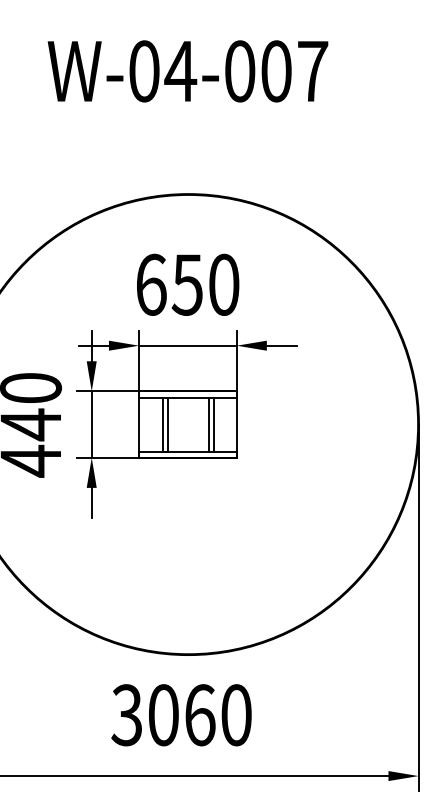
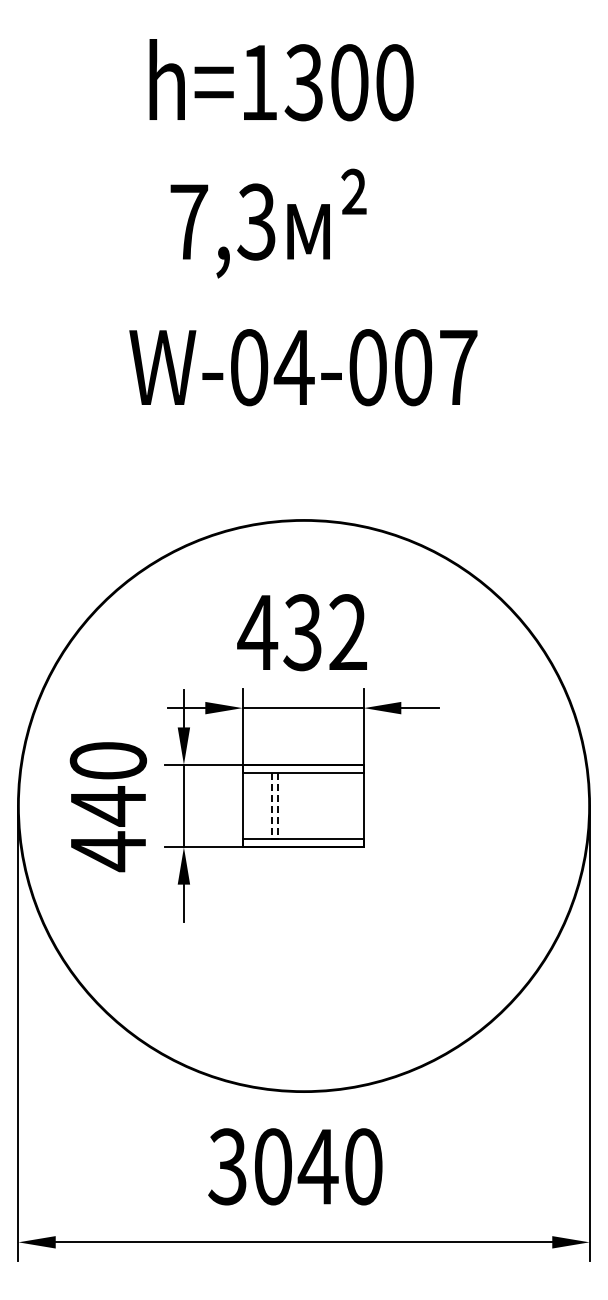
text: (187, 284) -> (302, 632), 650 -> 432
line: (163, 424) -> (272, 806), solid -> dashed
line: (167, 424) -> (278, 806), solid -> dashed
line: (209, 424) -> (329, 805), removed
line: (213, 424) -> (335, 805), removed
text: (199, 714) -> (317, 1166), 3060 -> 3040

